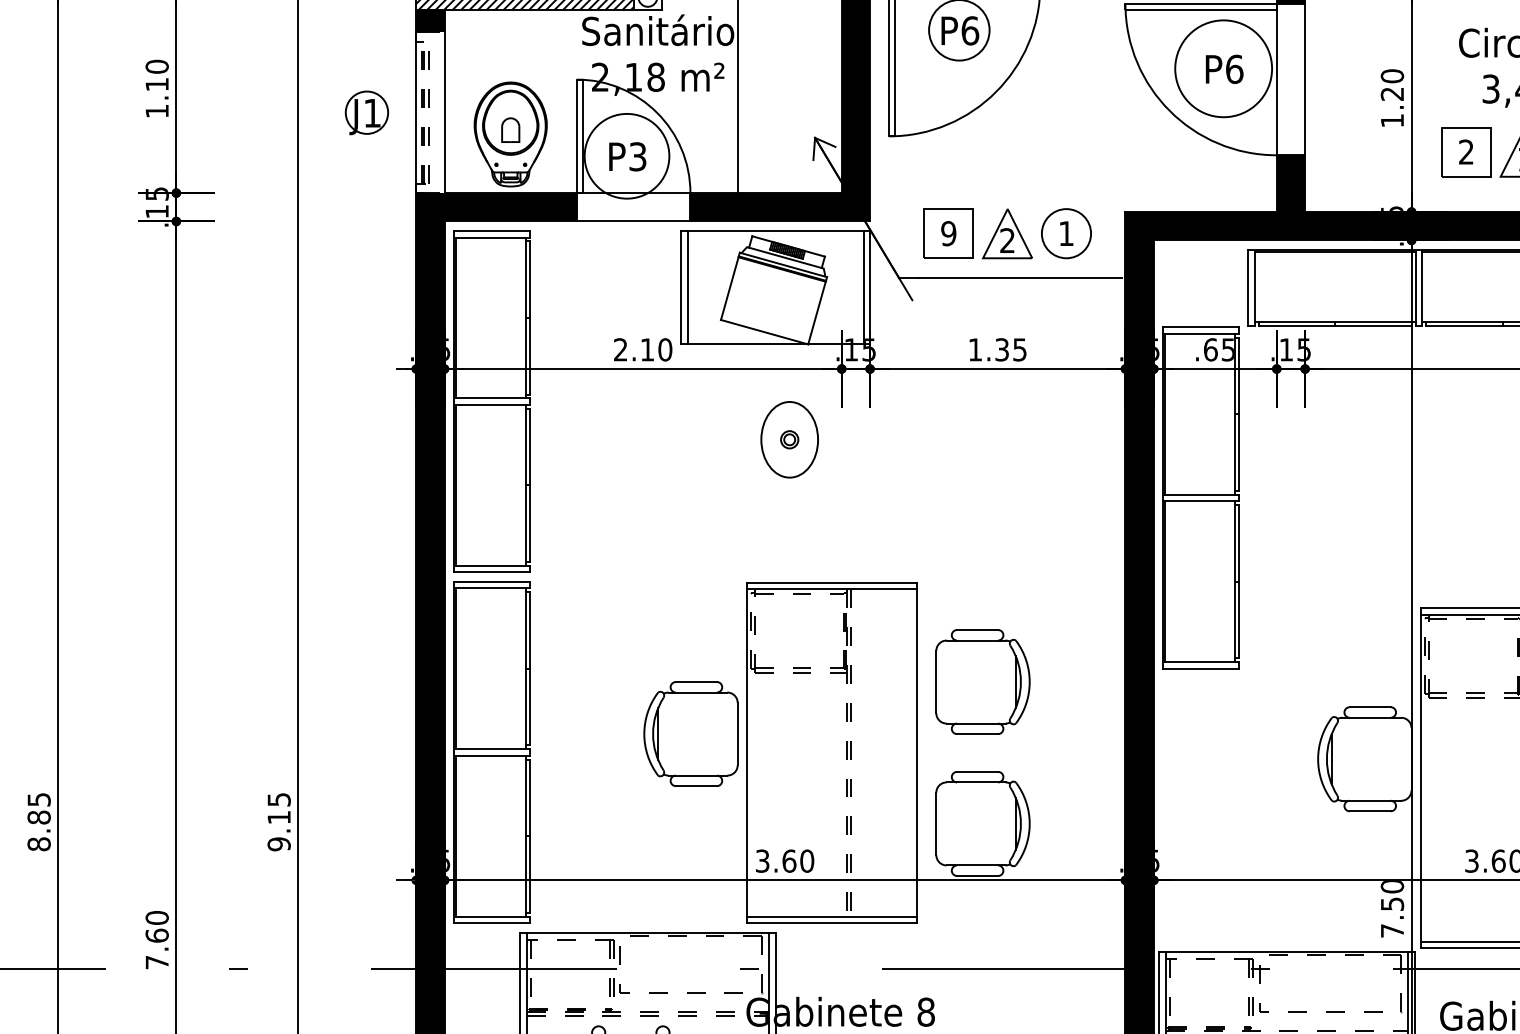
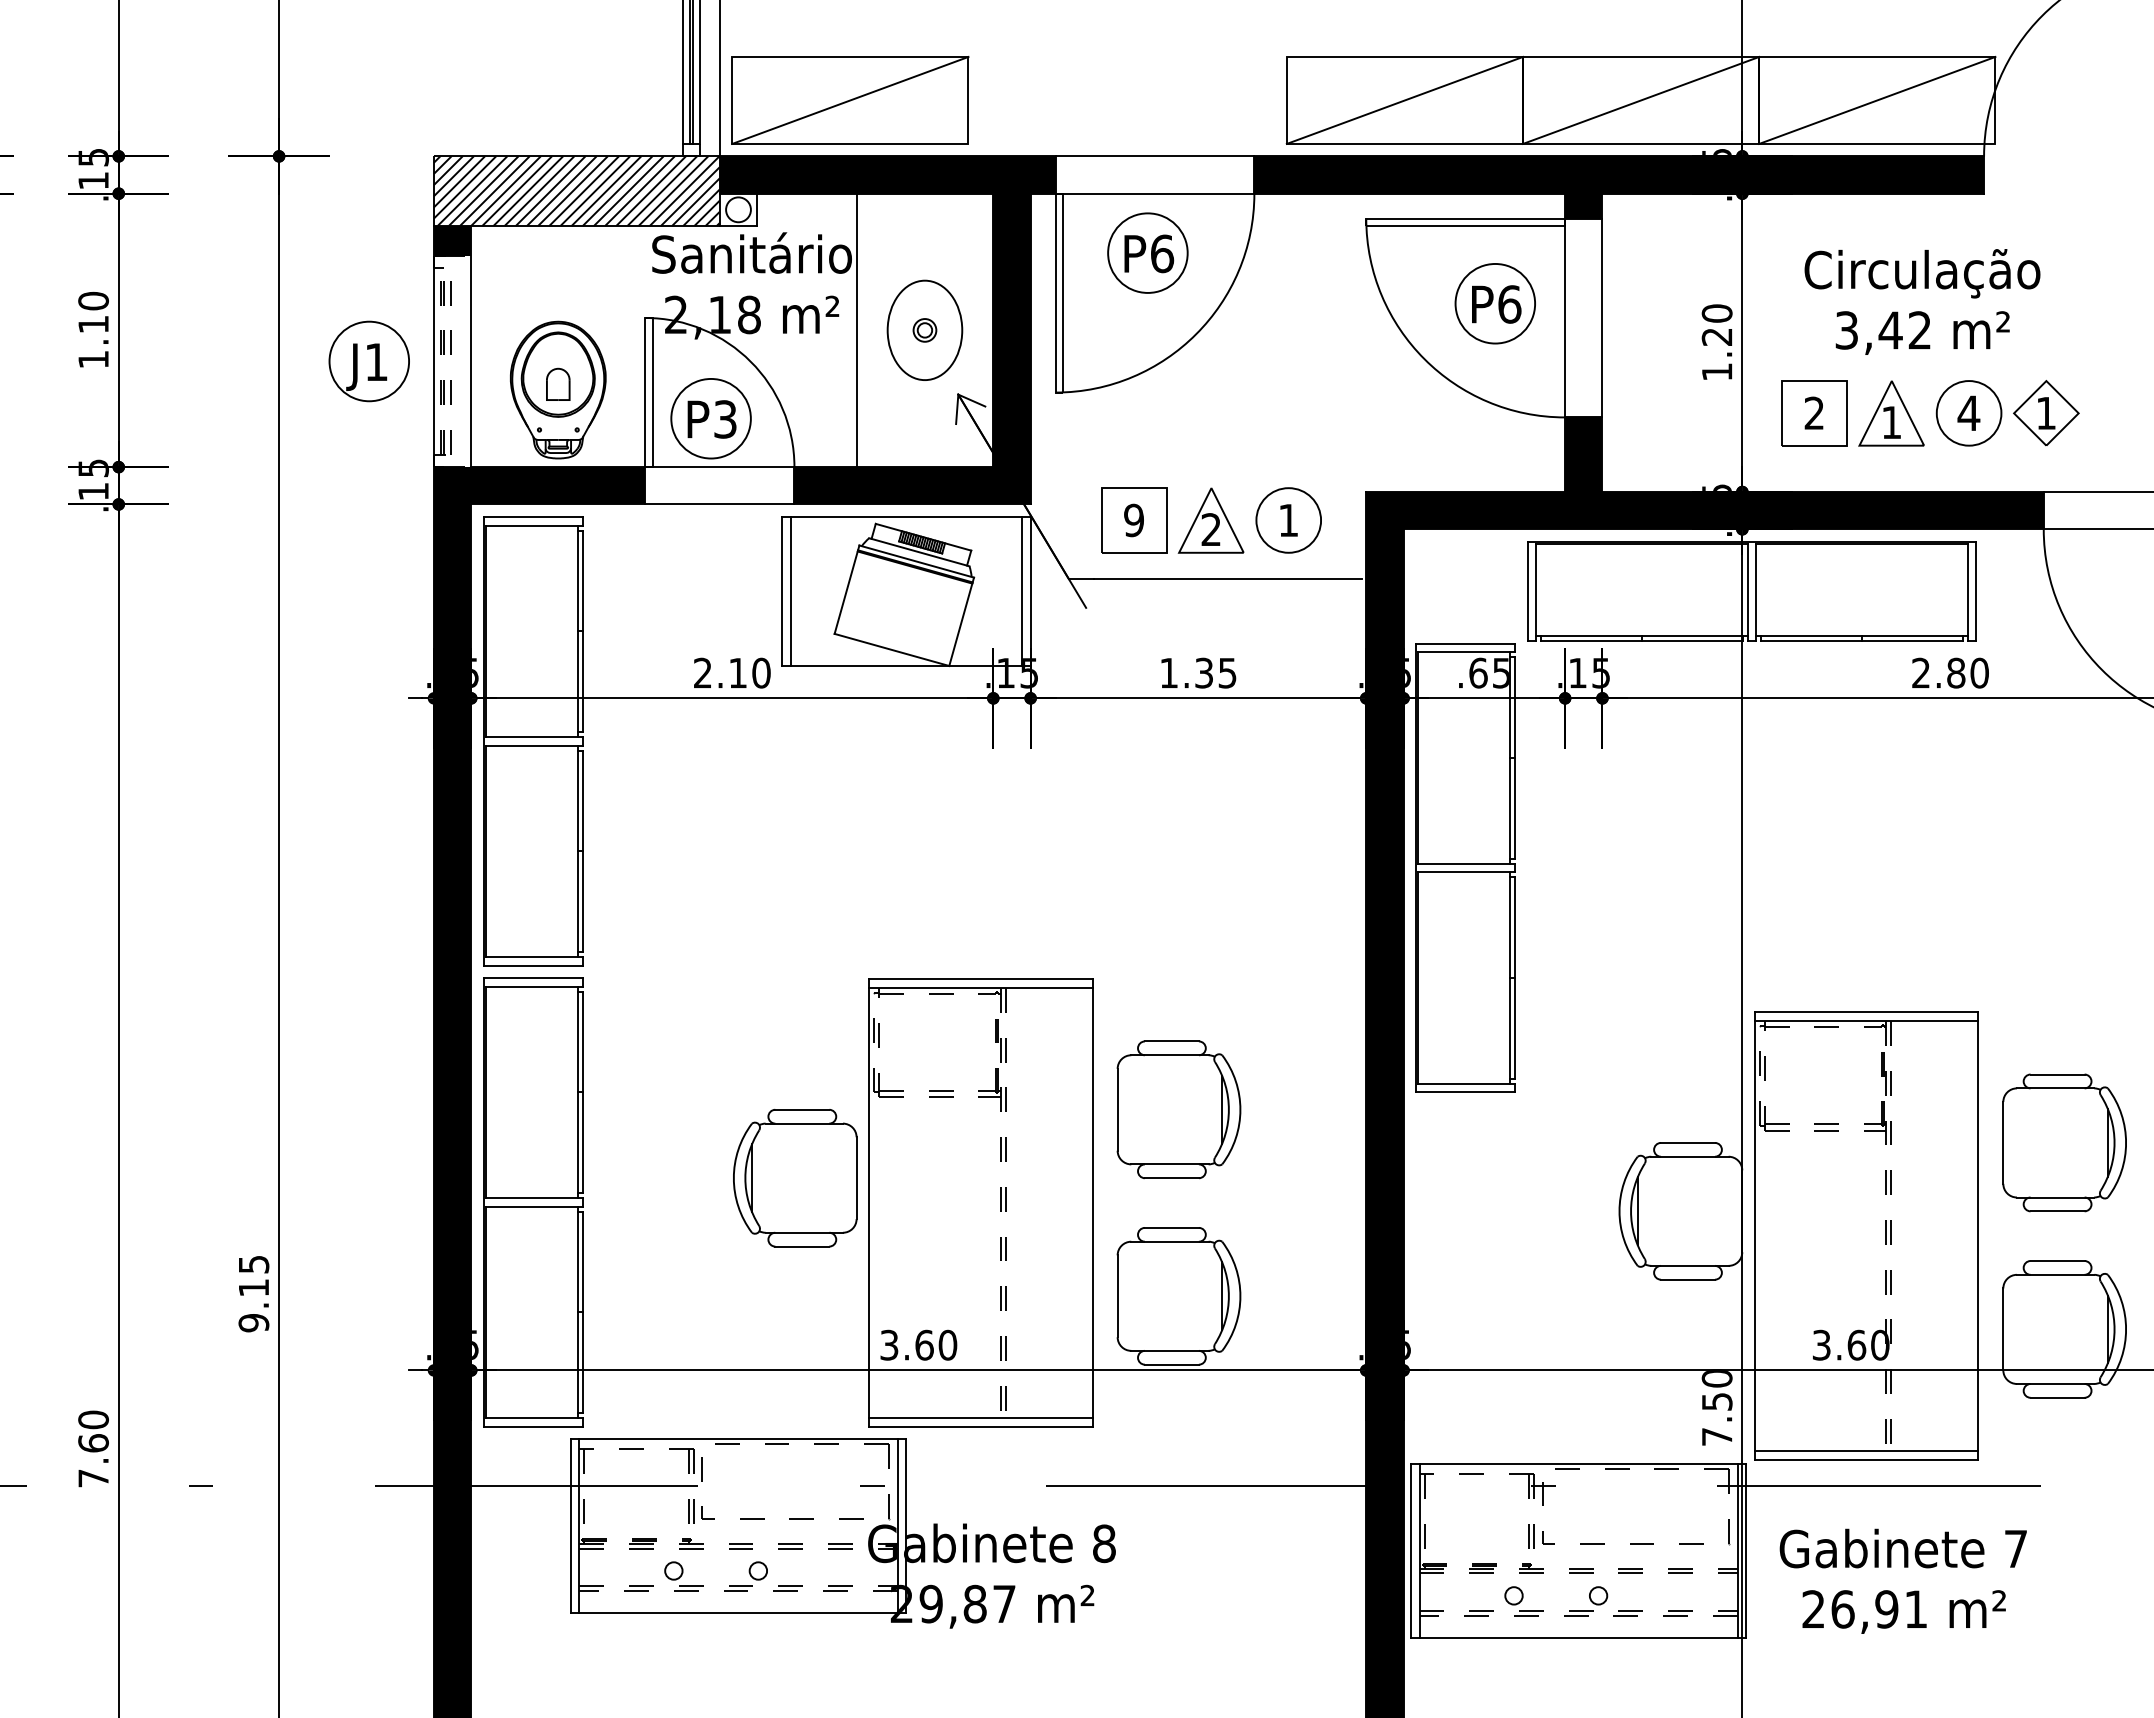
circle: (1223, 68) -> (1495, 303), size x0.62
circle: (367, 112) -> (369, 361), size x1.43
circle: (626, 156) -> (710, 418), size x0.71
part: (789, 439) -> (924, 329), moved

